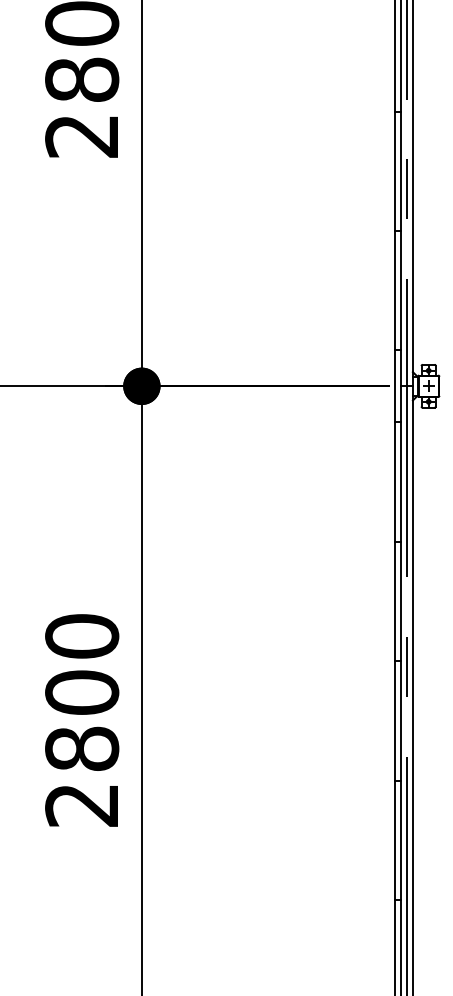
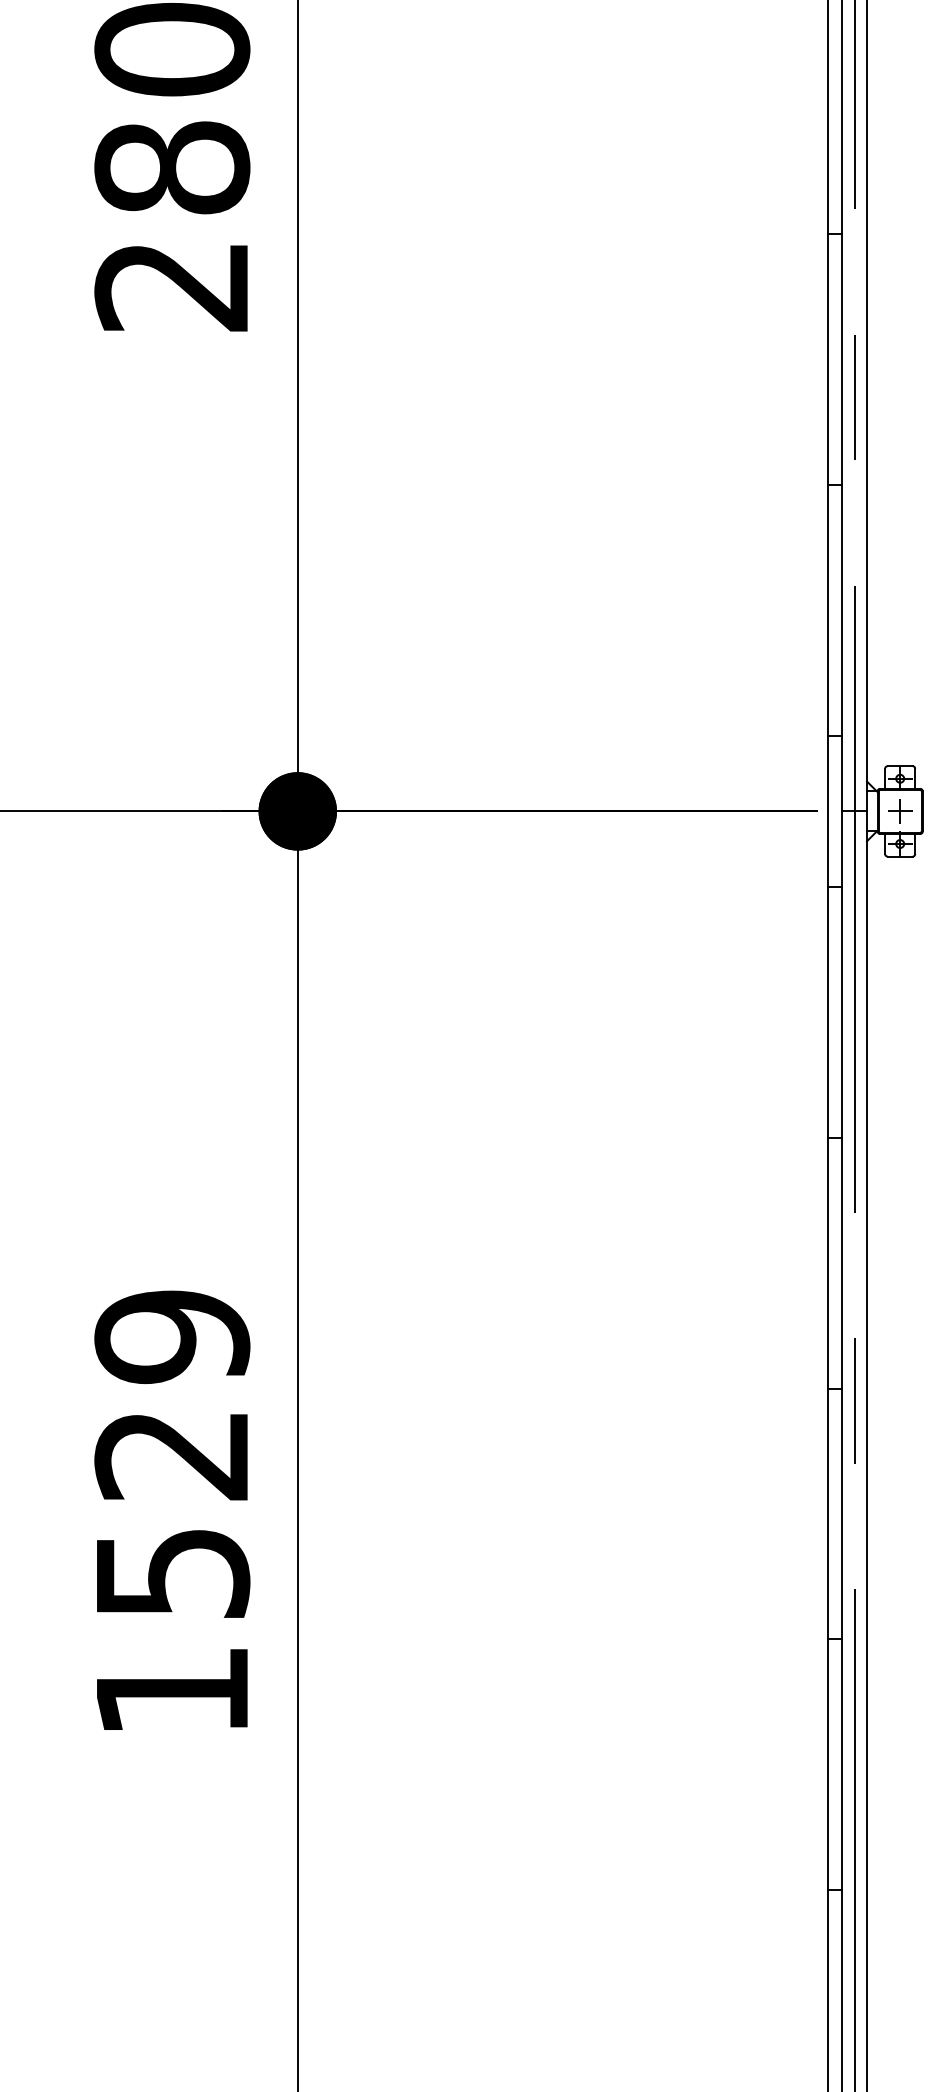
text: (82, 720) -> (173, 1513), 2800 -> 1529

